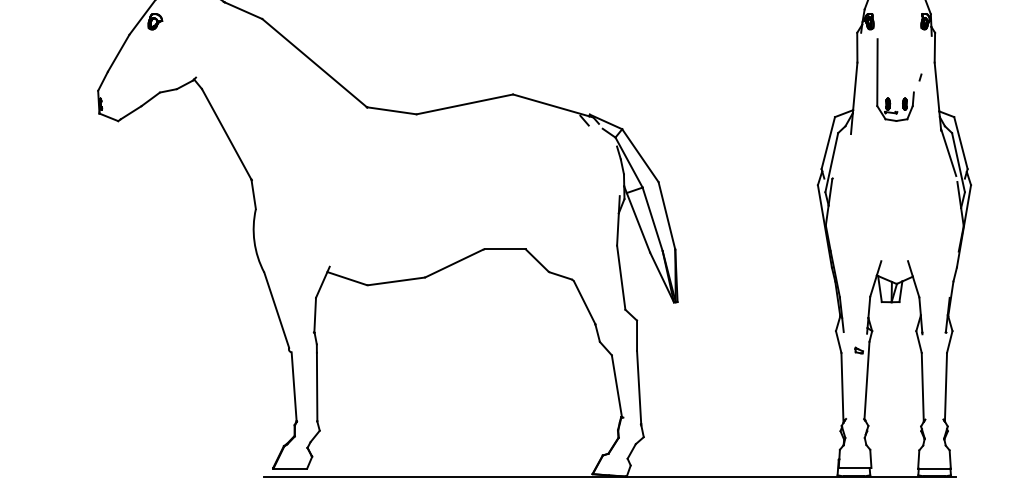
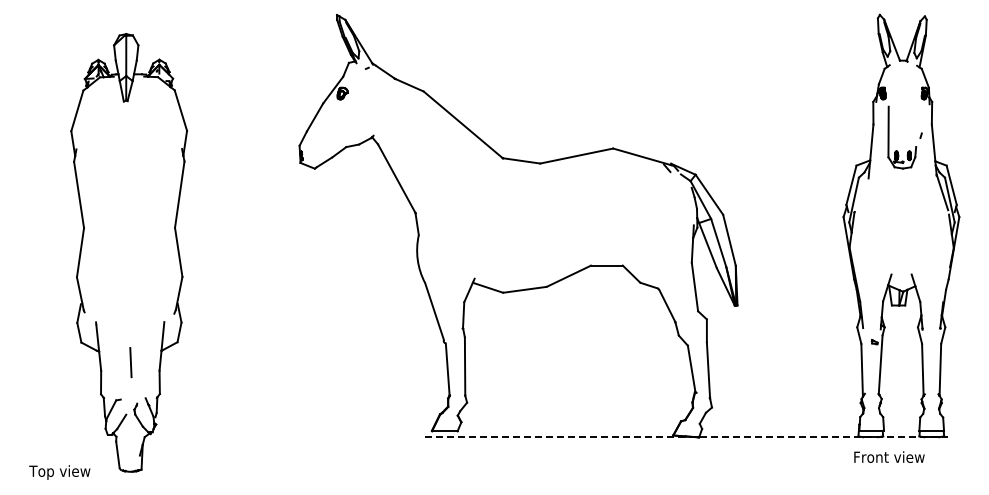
line: (610, 476) -> (686, 437), solid -> dashed

